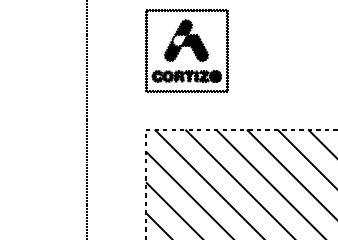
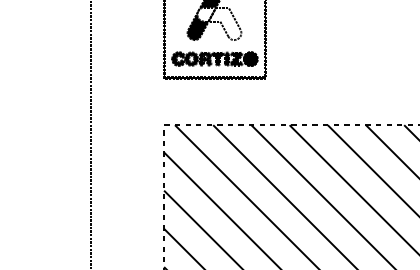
fill: (194, 48) -> (224, 24), removed

